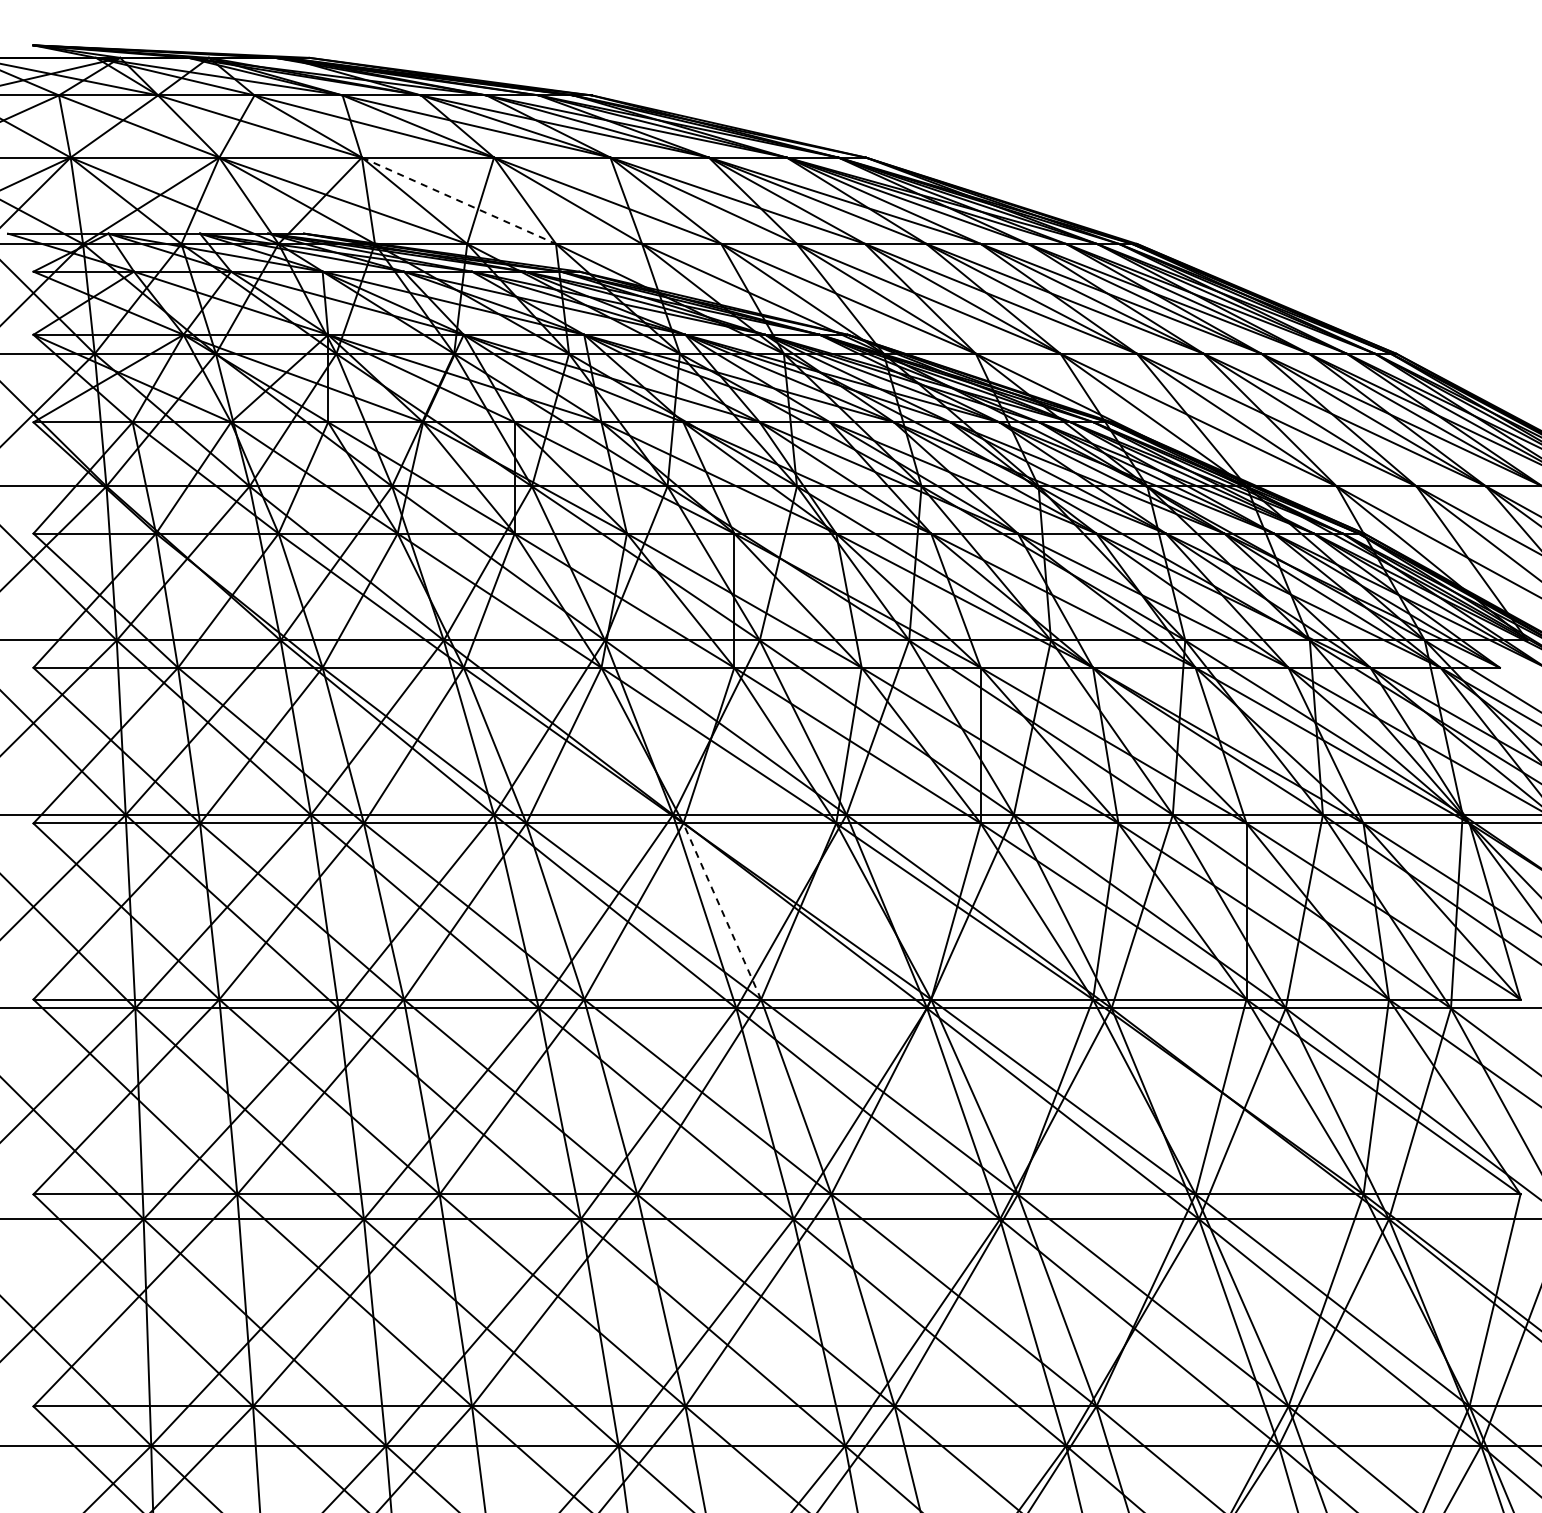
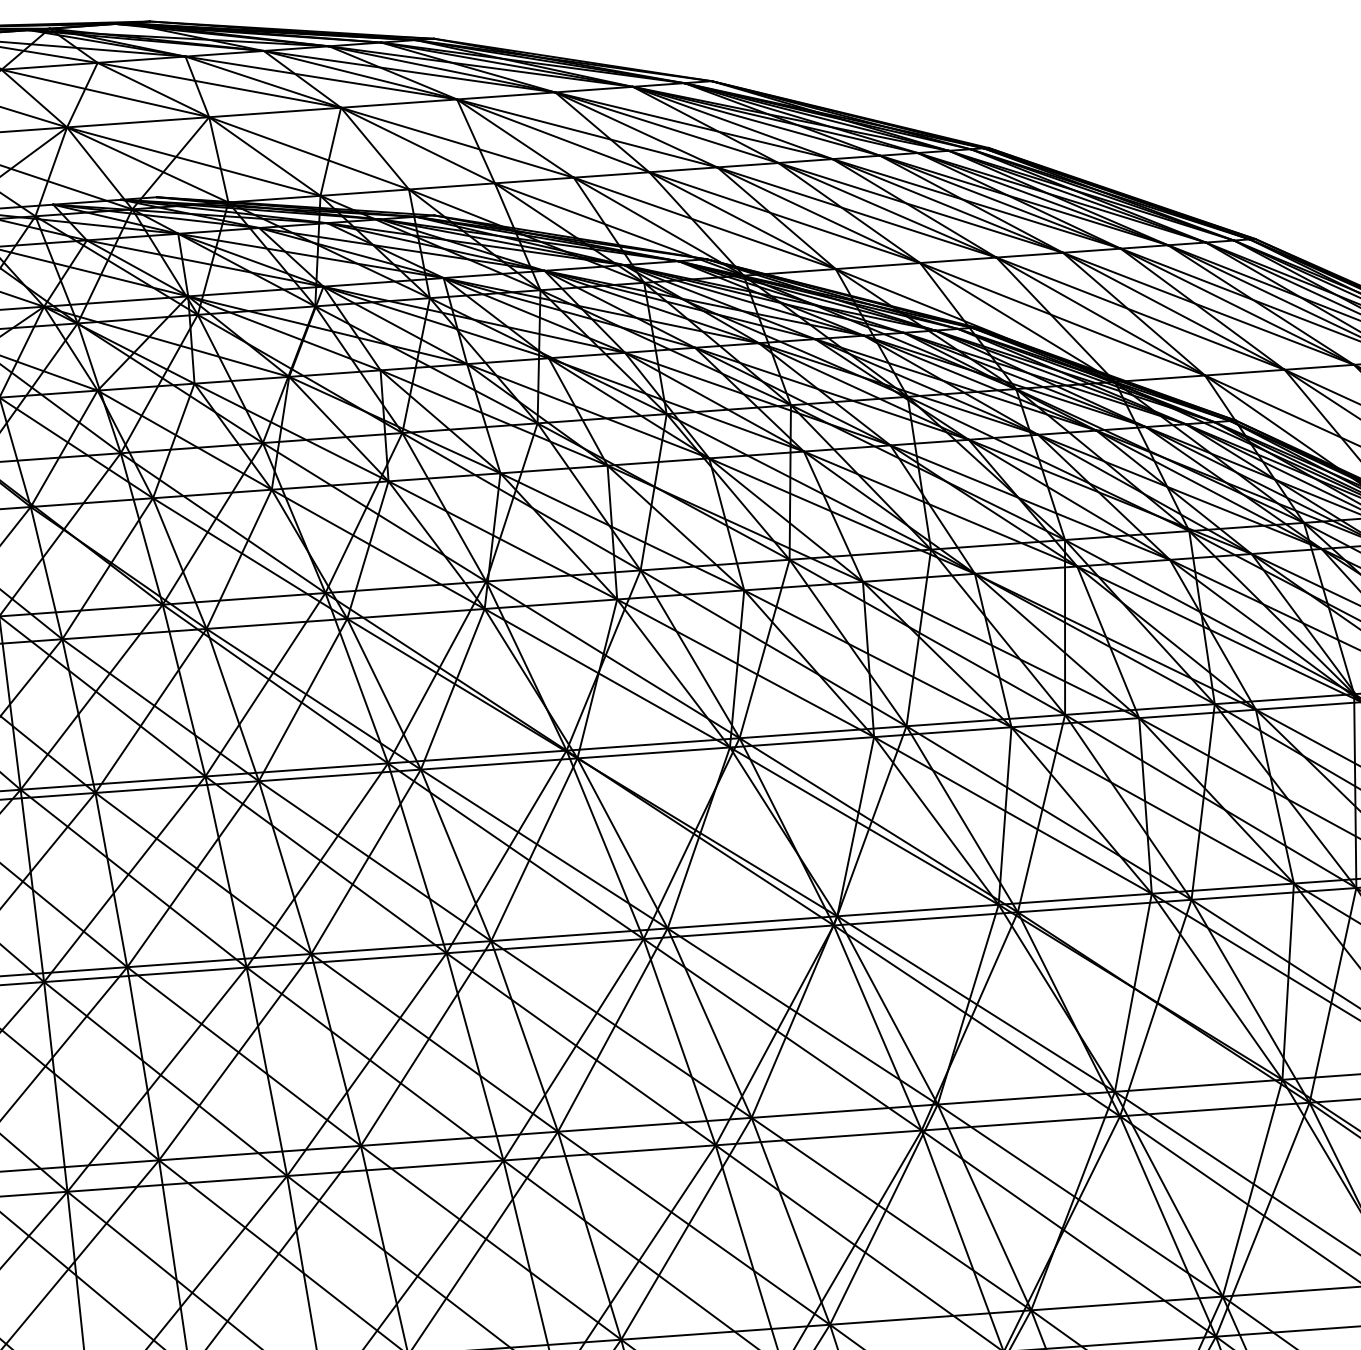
line: (459, 200) -> (309, 153), dashed -> solid
line: (722, 911) -> (622, 843), dashed -> solid

